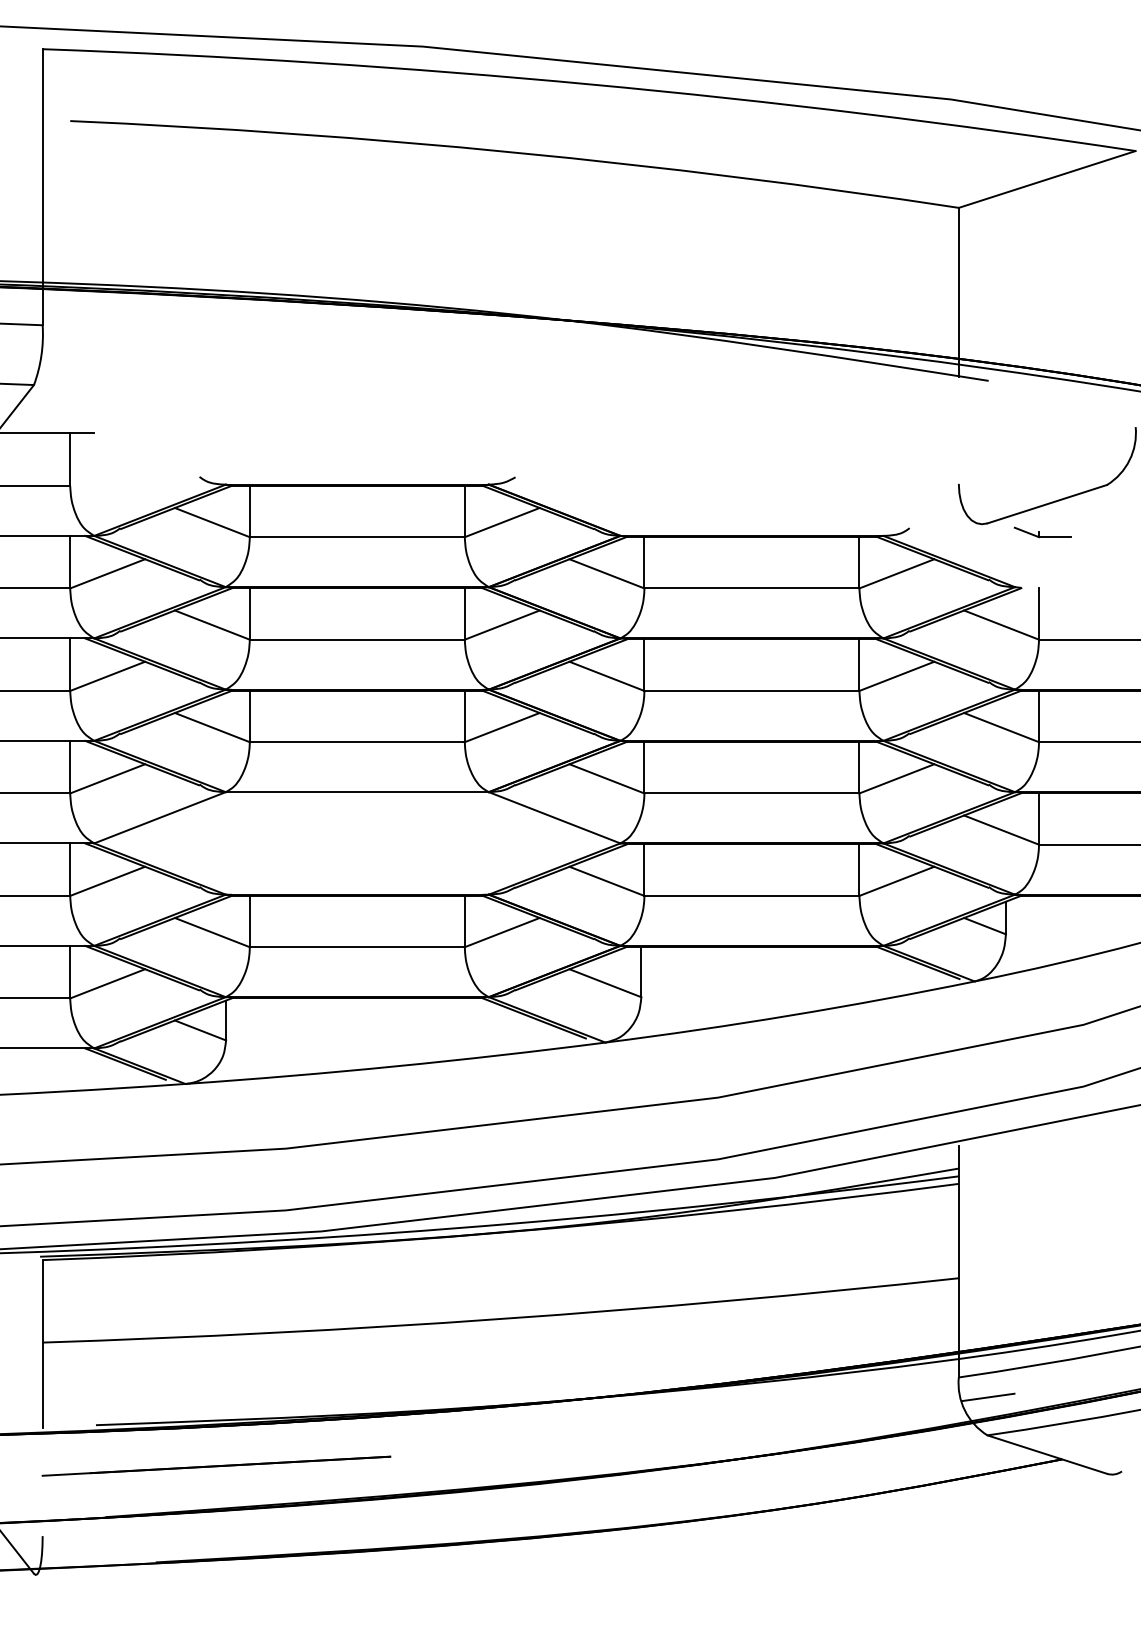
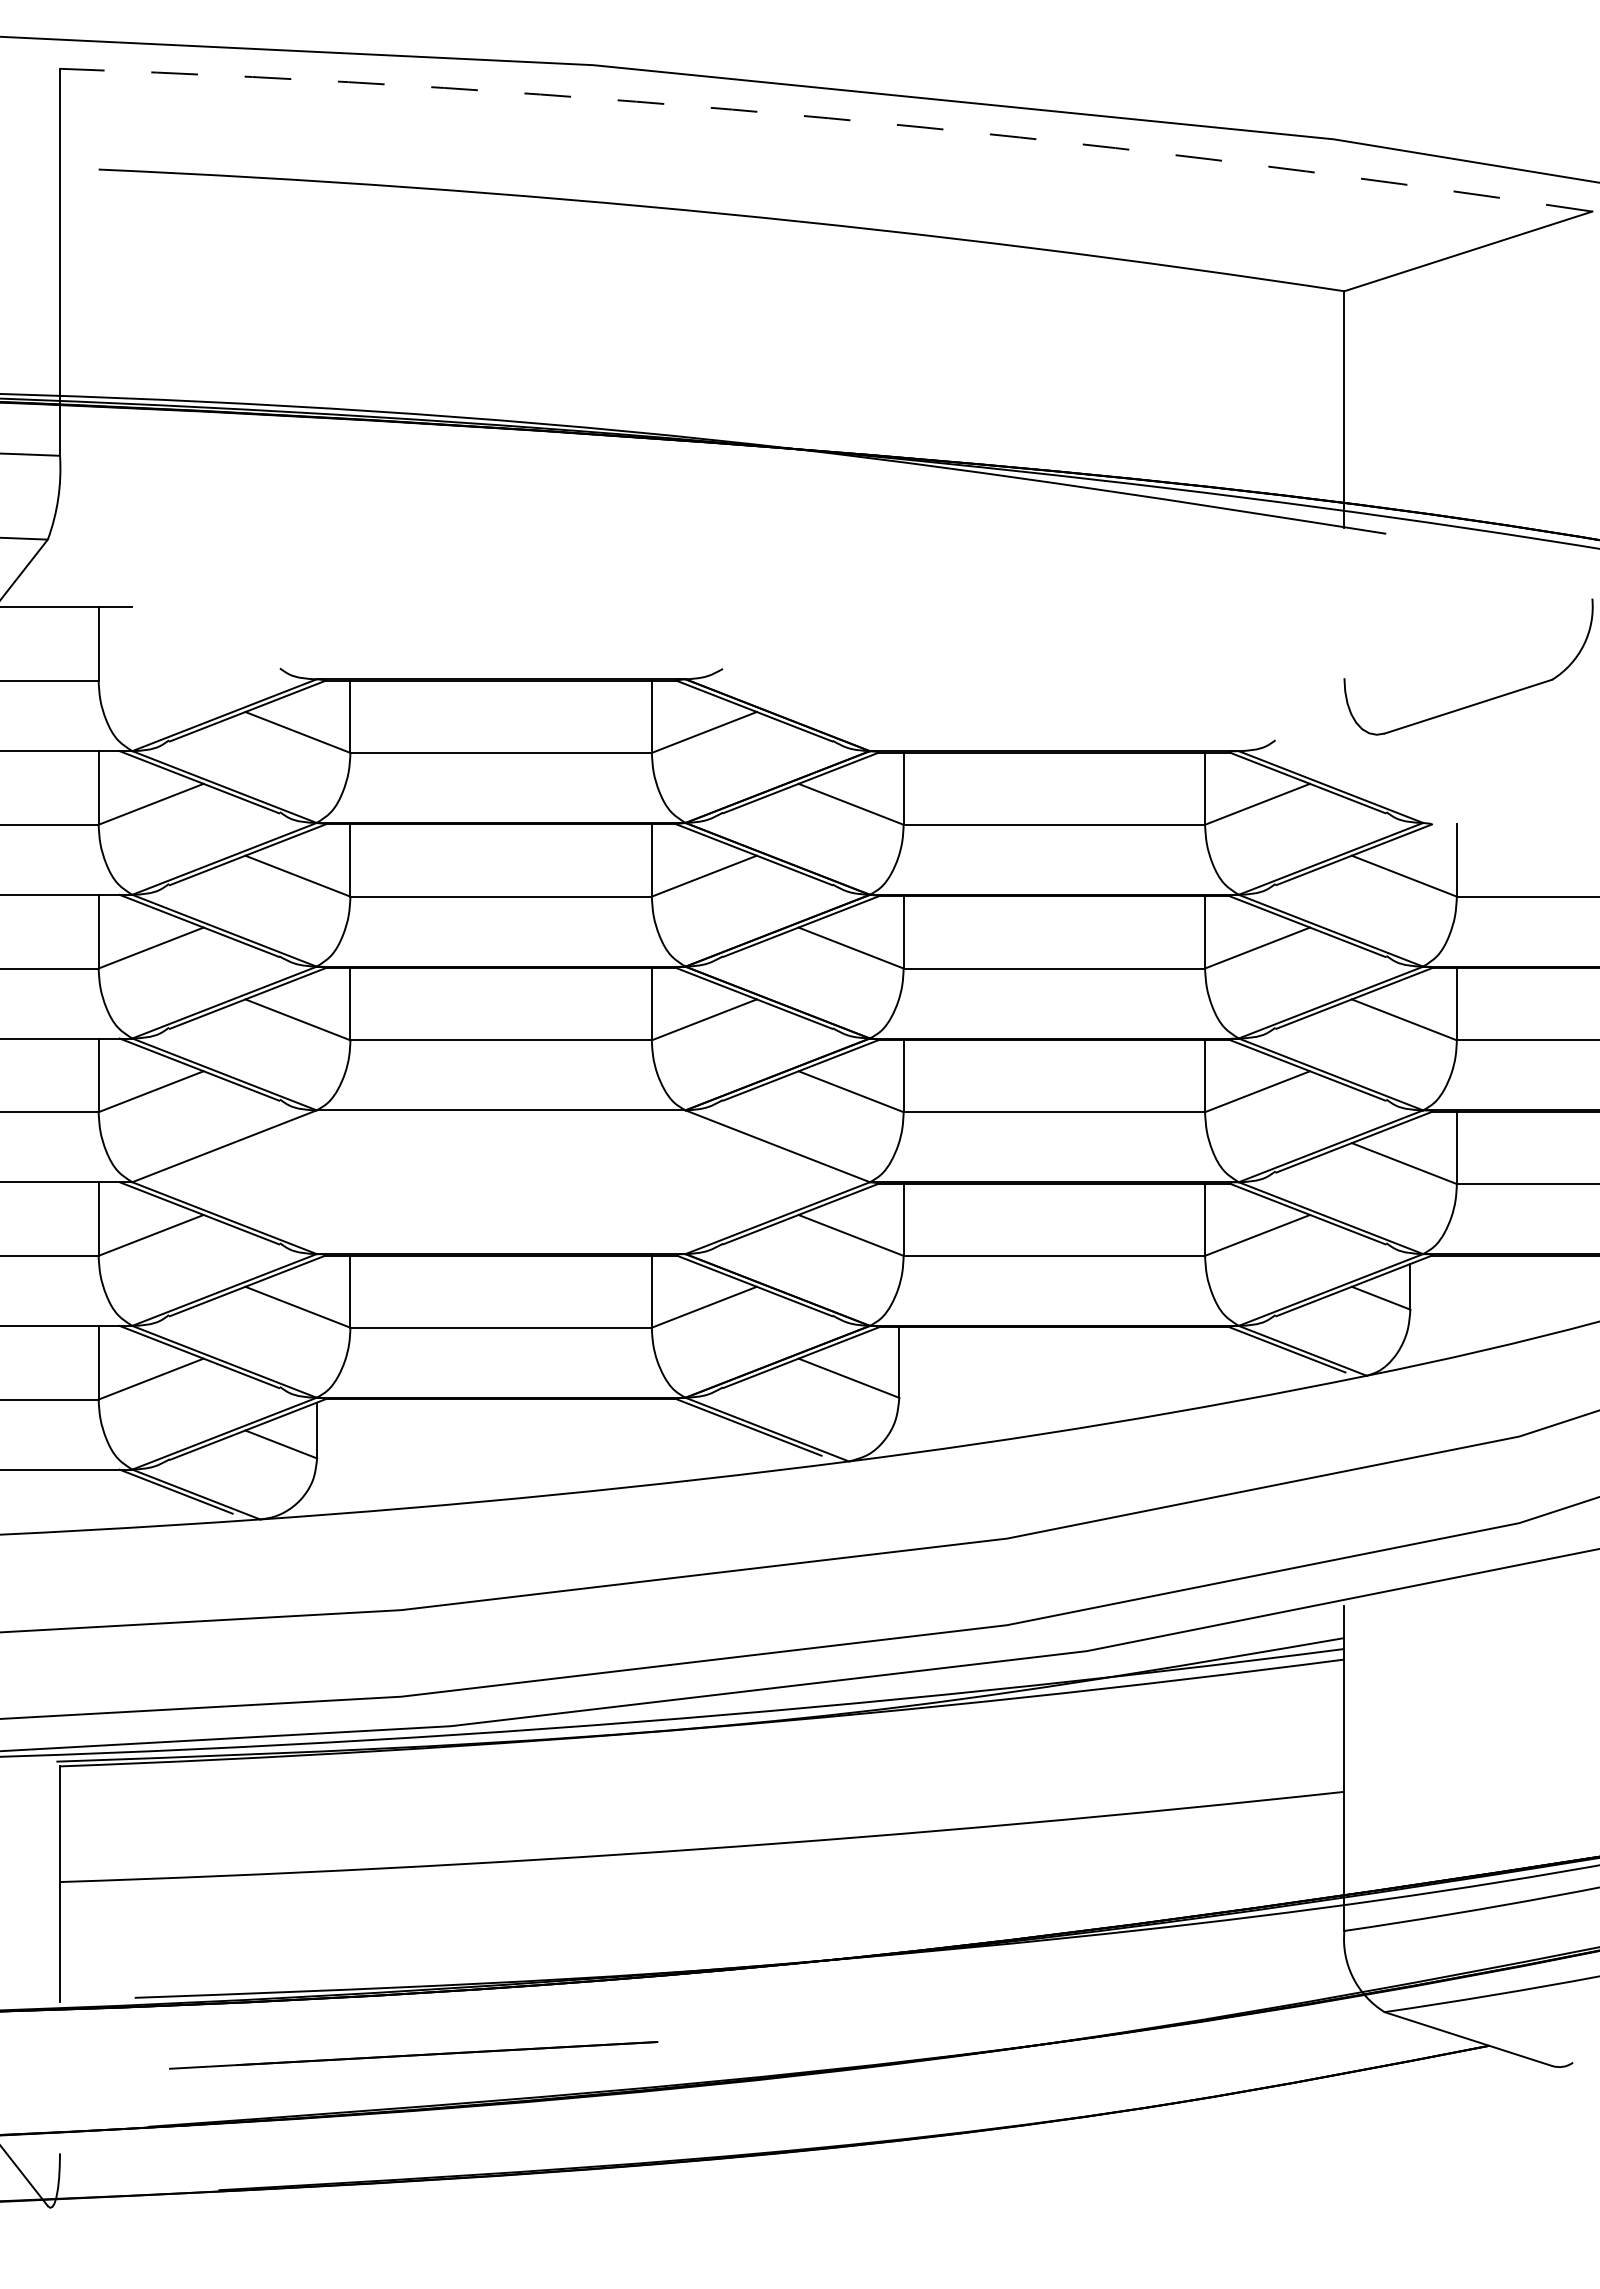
arc: (590, 84) -> (828, 118), solid -> dashed
part: (1043, 531) -> (1462, 745), removed
line: (988, 1397) -> (1385, 1958), removed
line: (216, 1466) -> (413, 2055), moved

